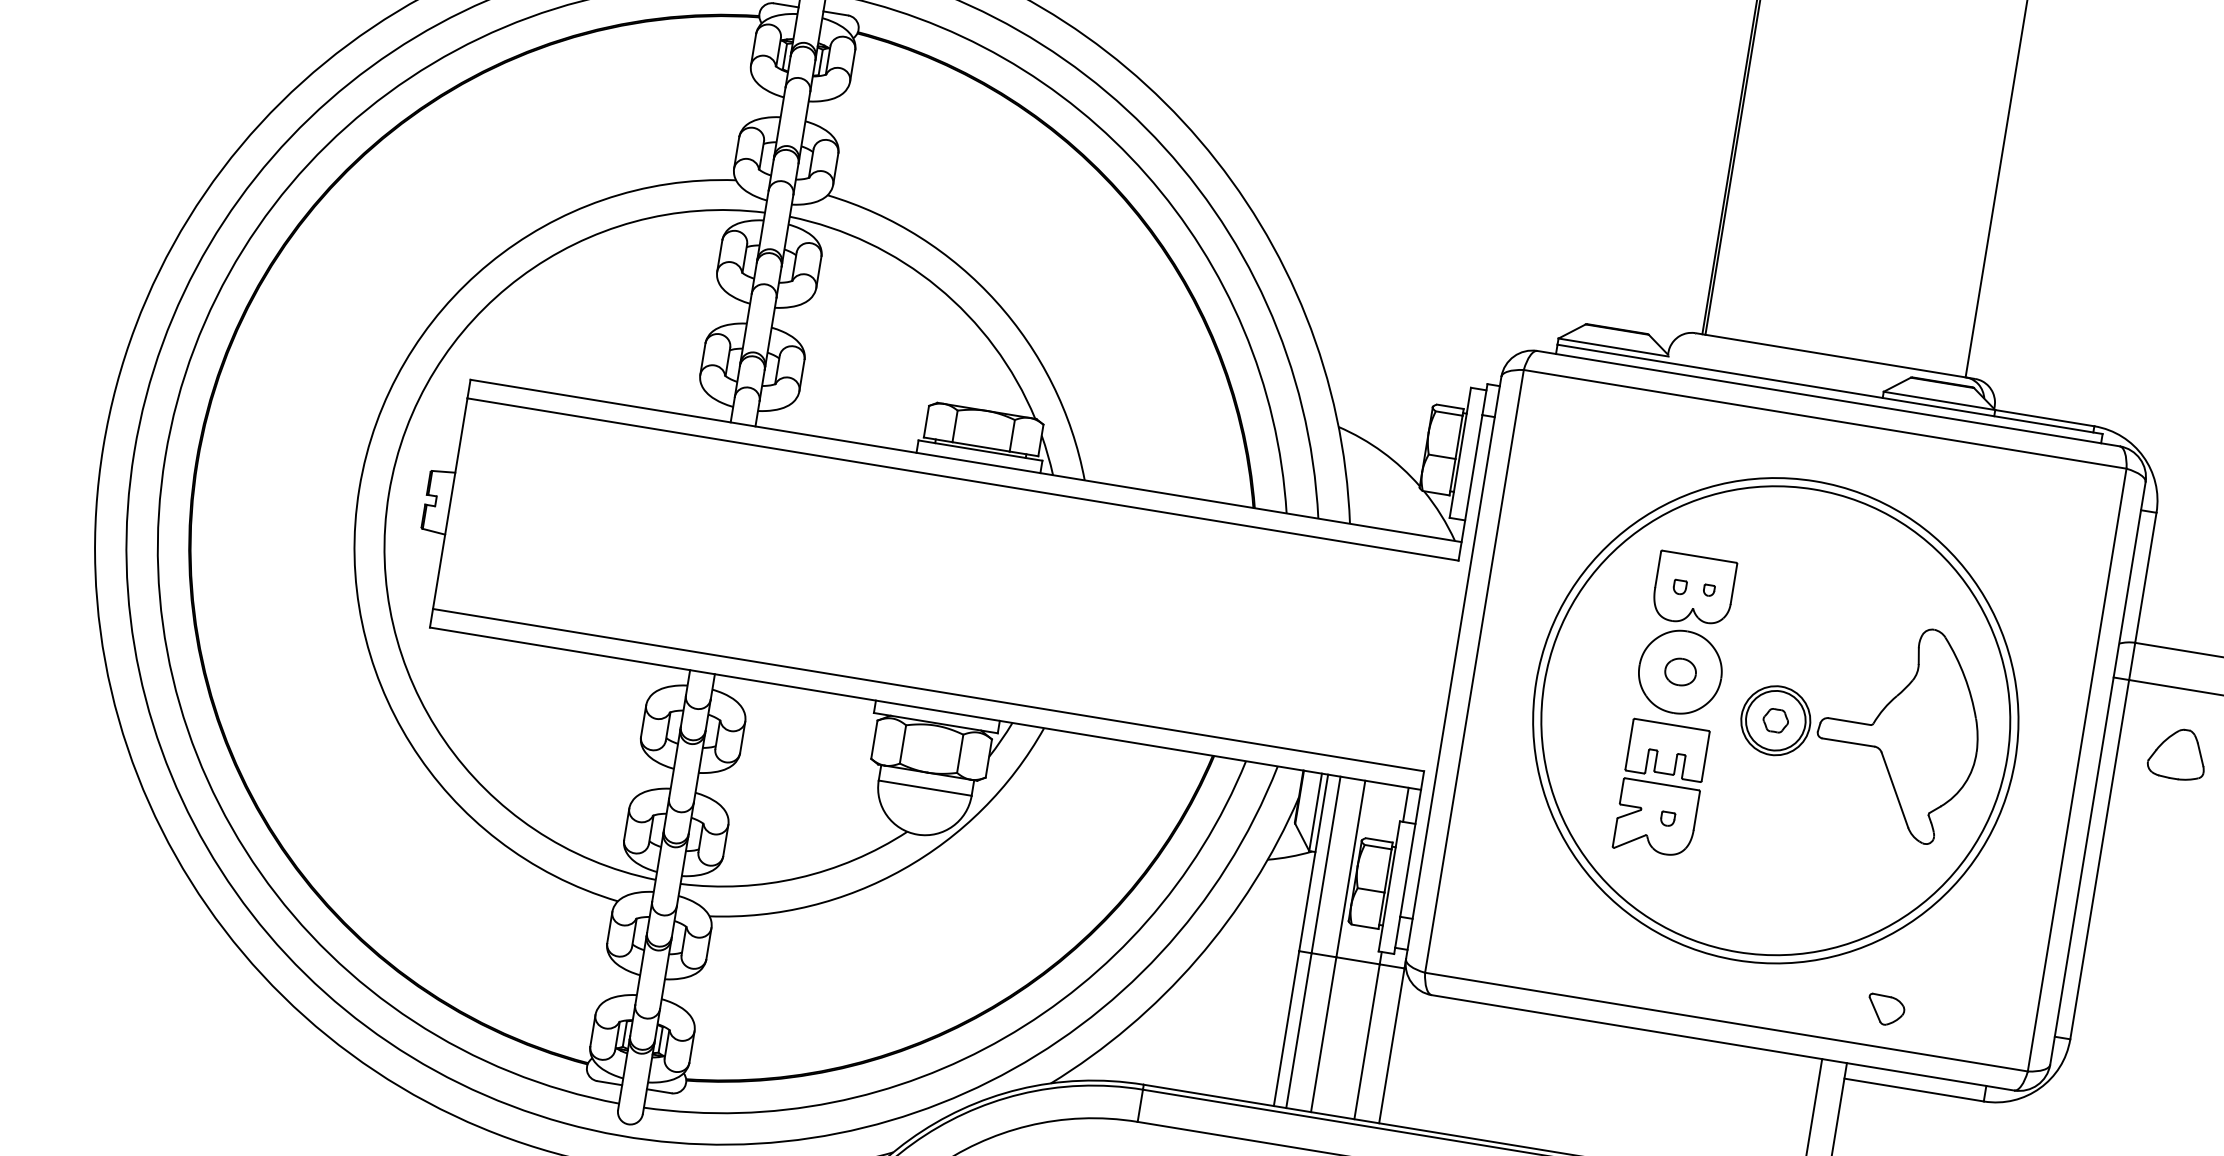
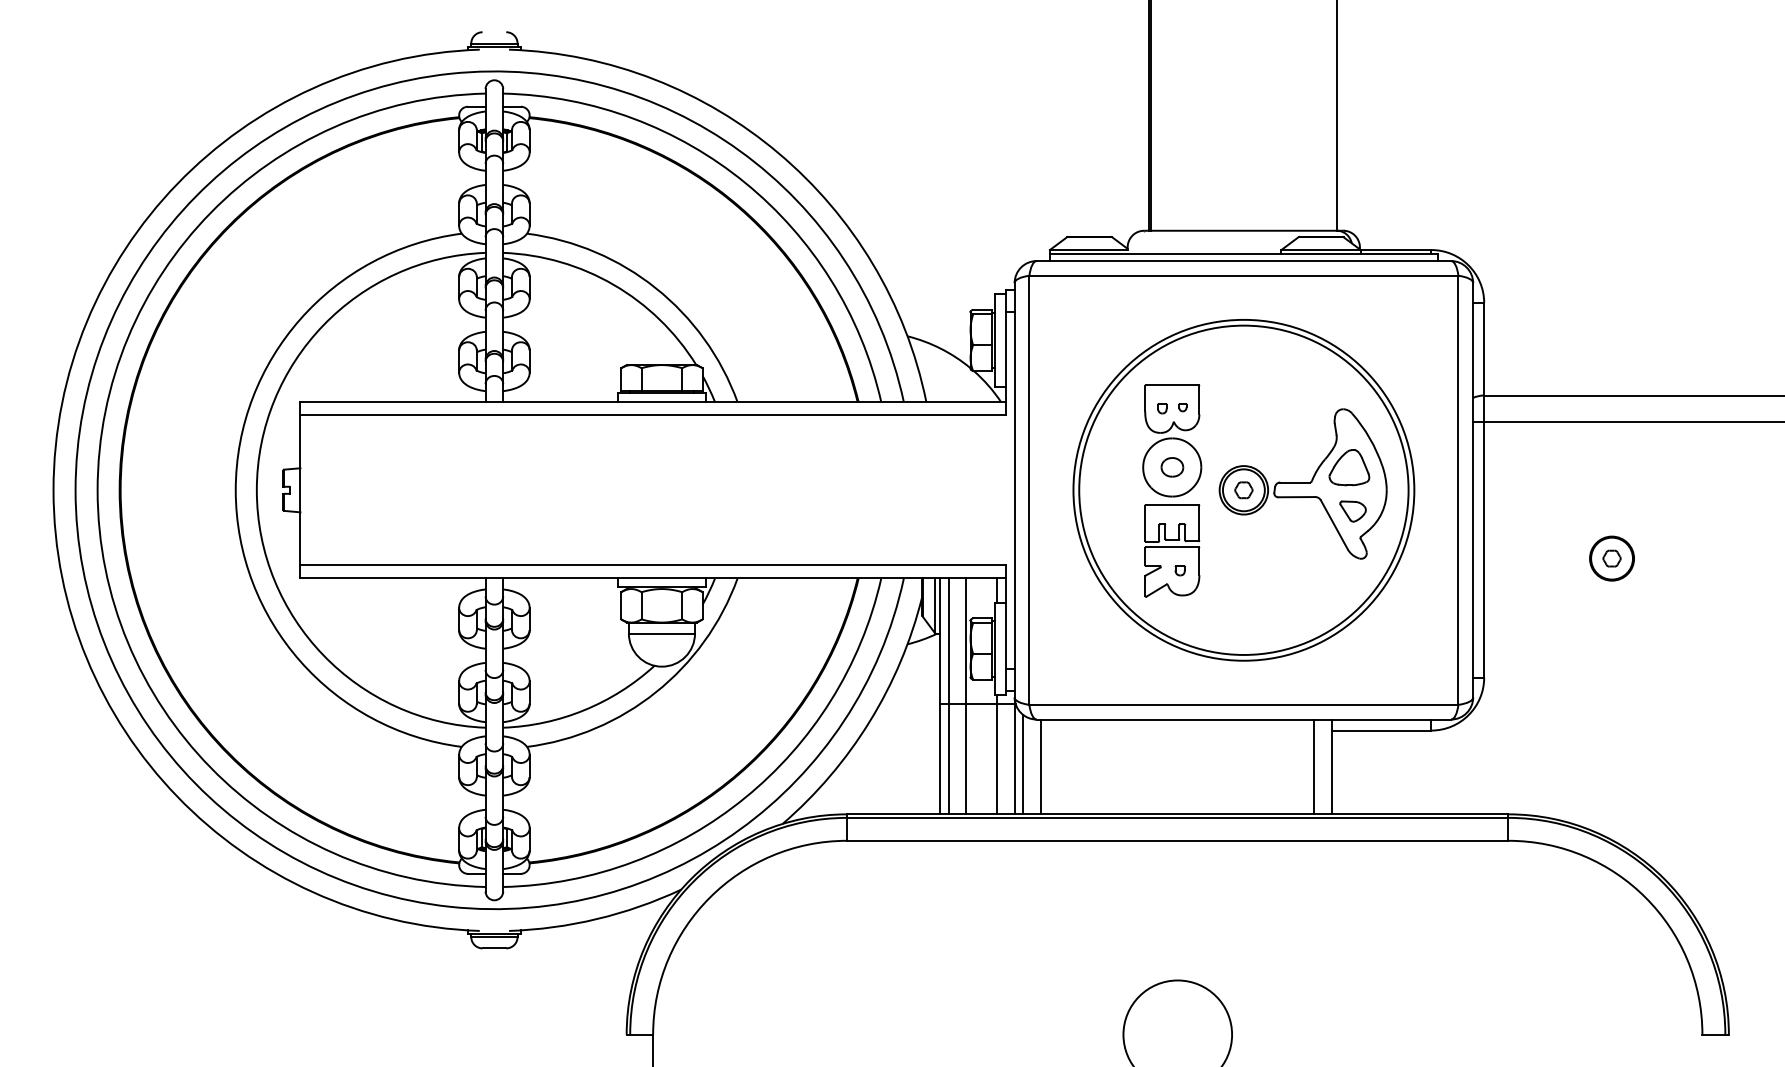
part: (2178, 753) -> (1349, 467), moved
part: (1885, 1010) -> (1352, 511), moved
line: (1403, 1055) -> (1023, 764), added
line: (1427, 1062) -> (1041, 766), added

